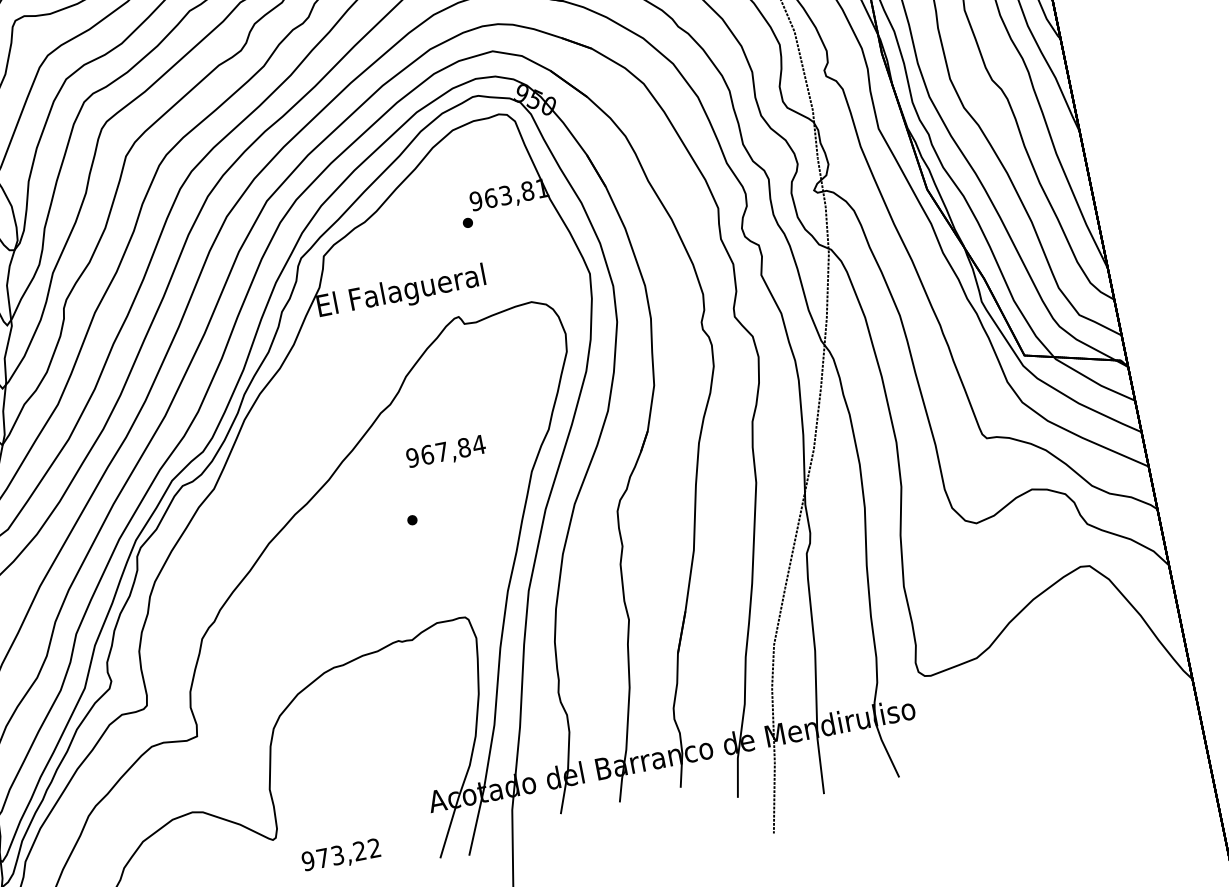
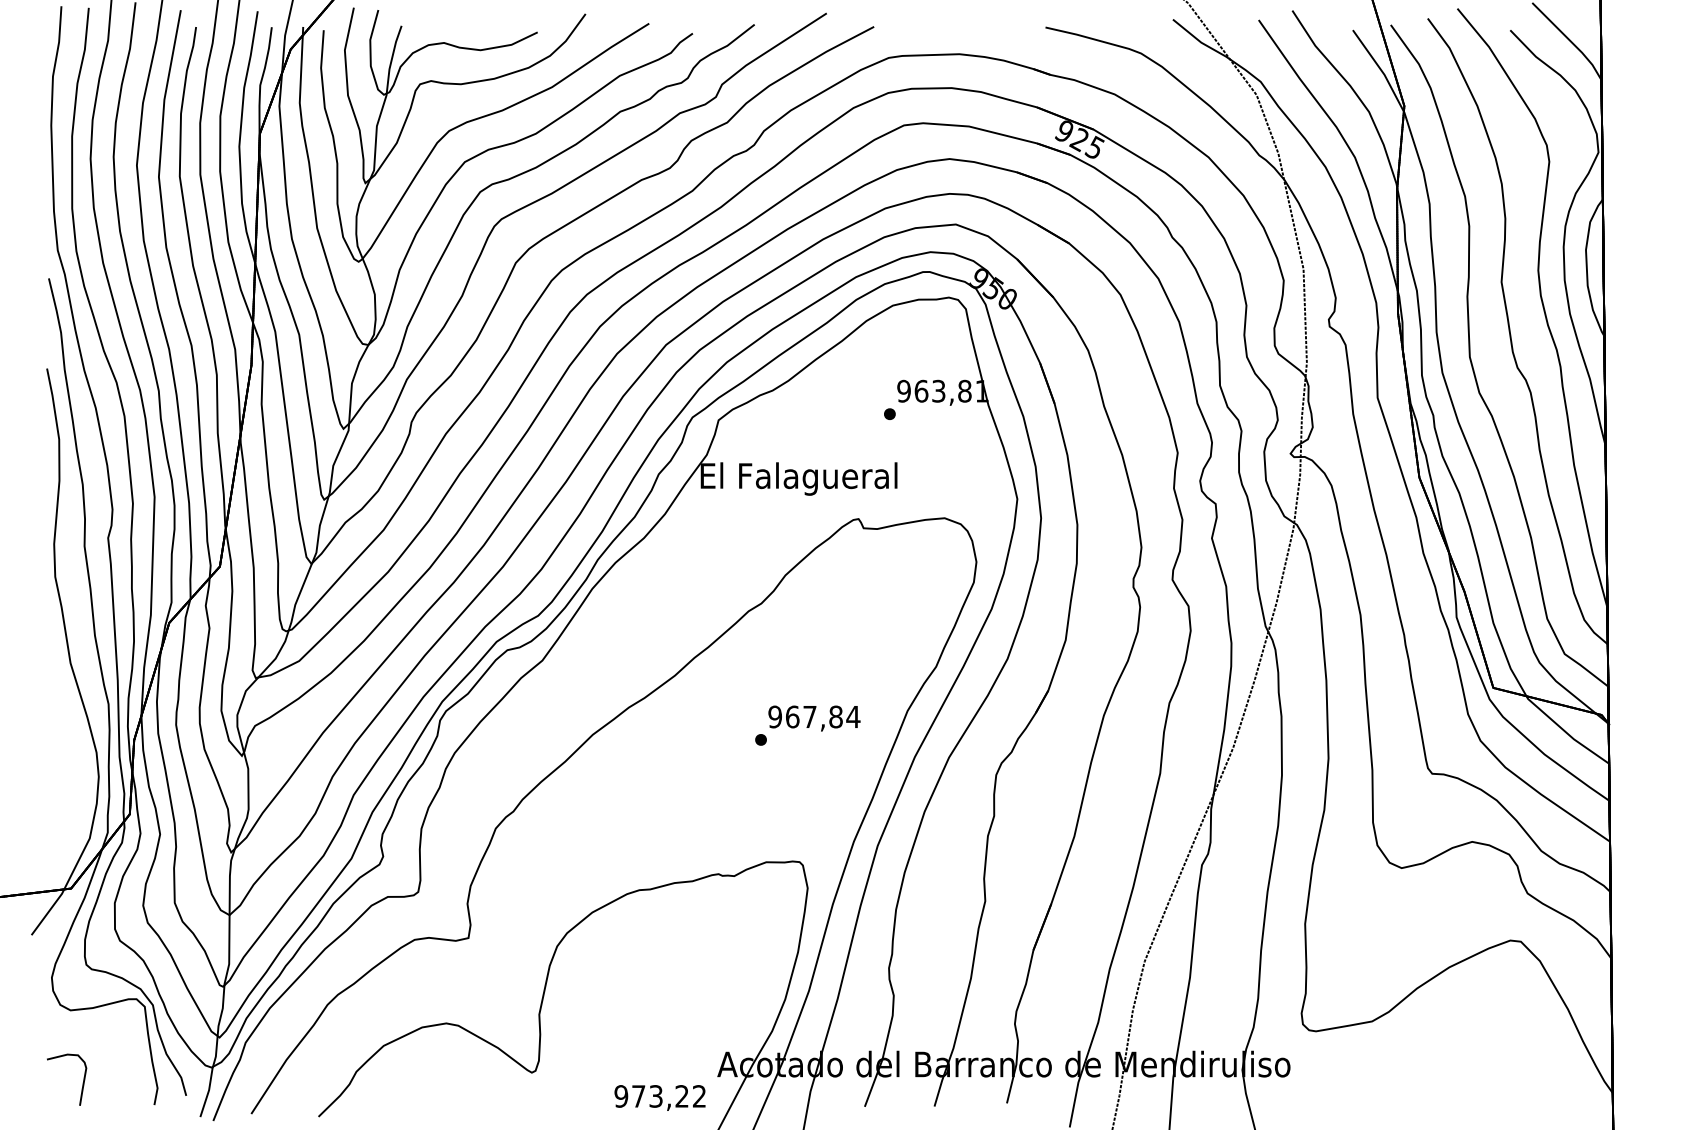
text: (446, 452) -> (814, 718), moved
text: (340, 855) -> (659, 1097), moved

